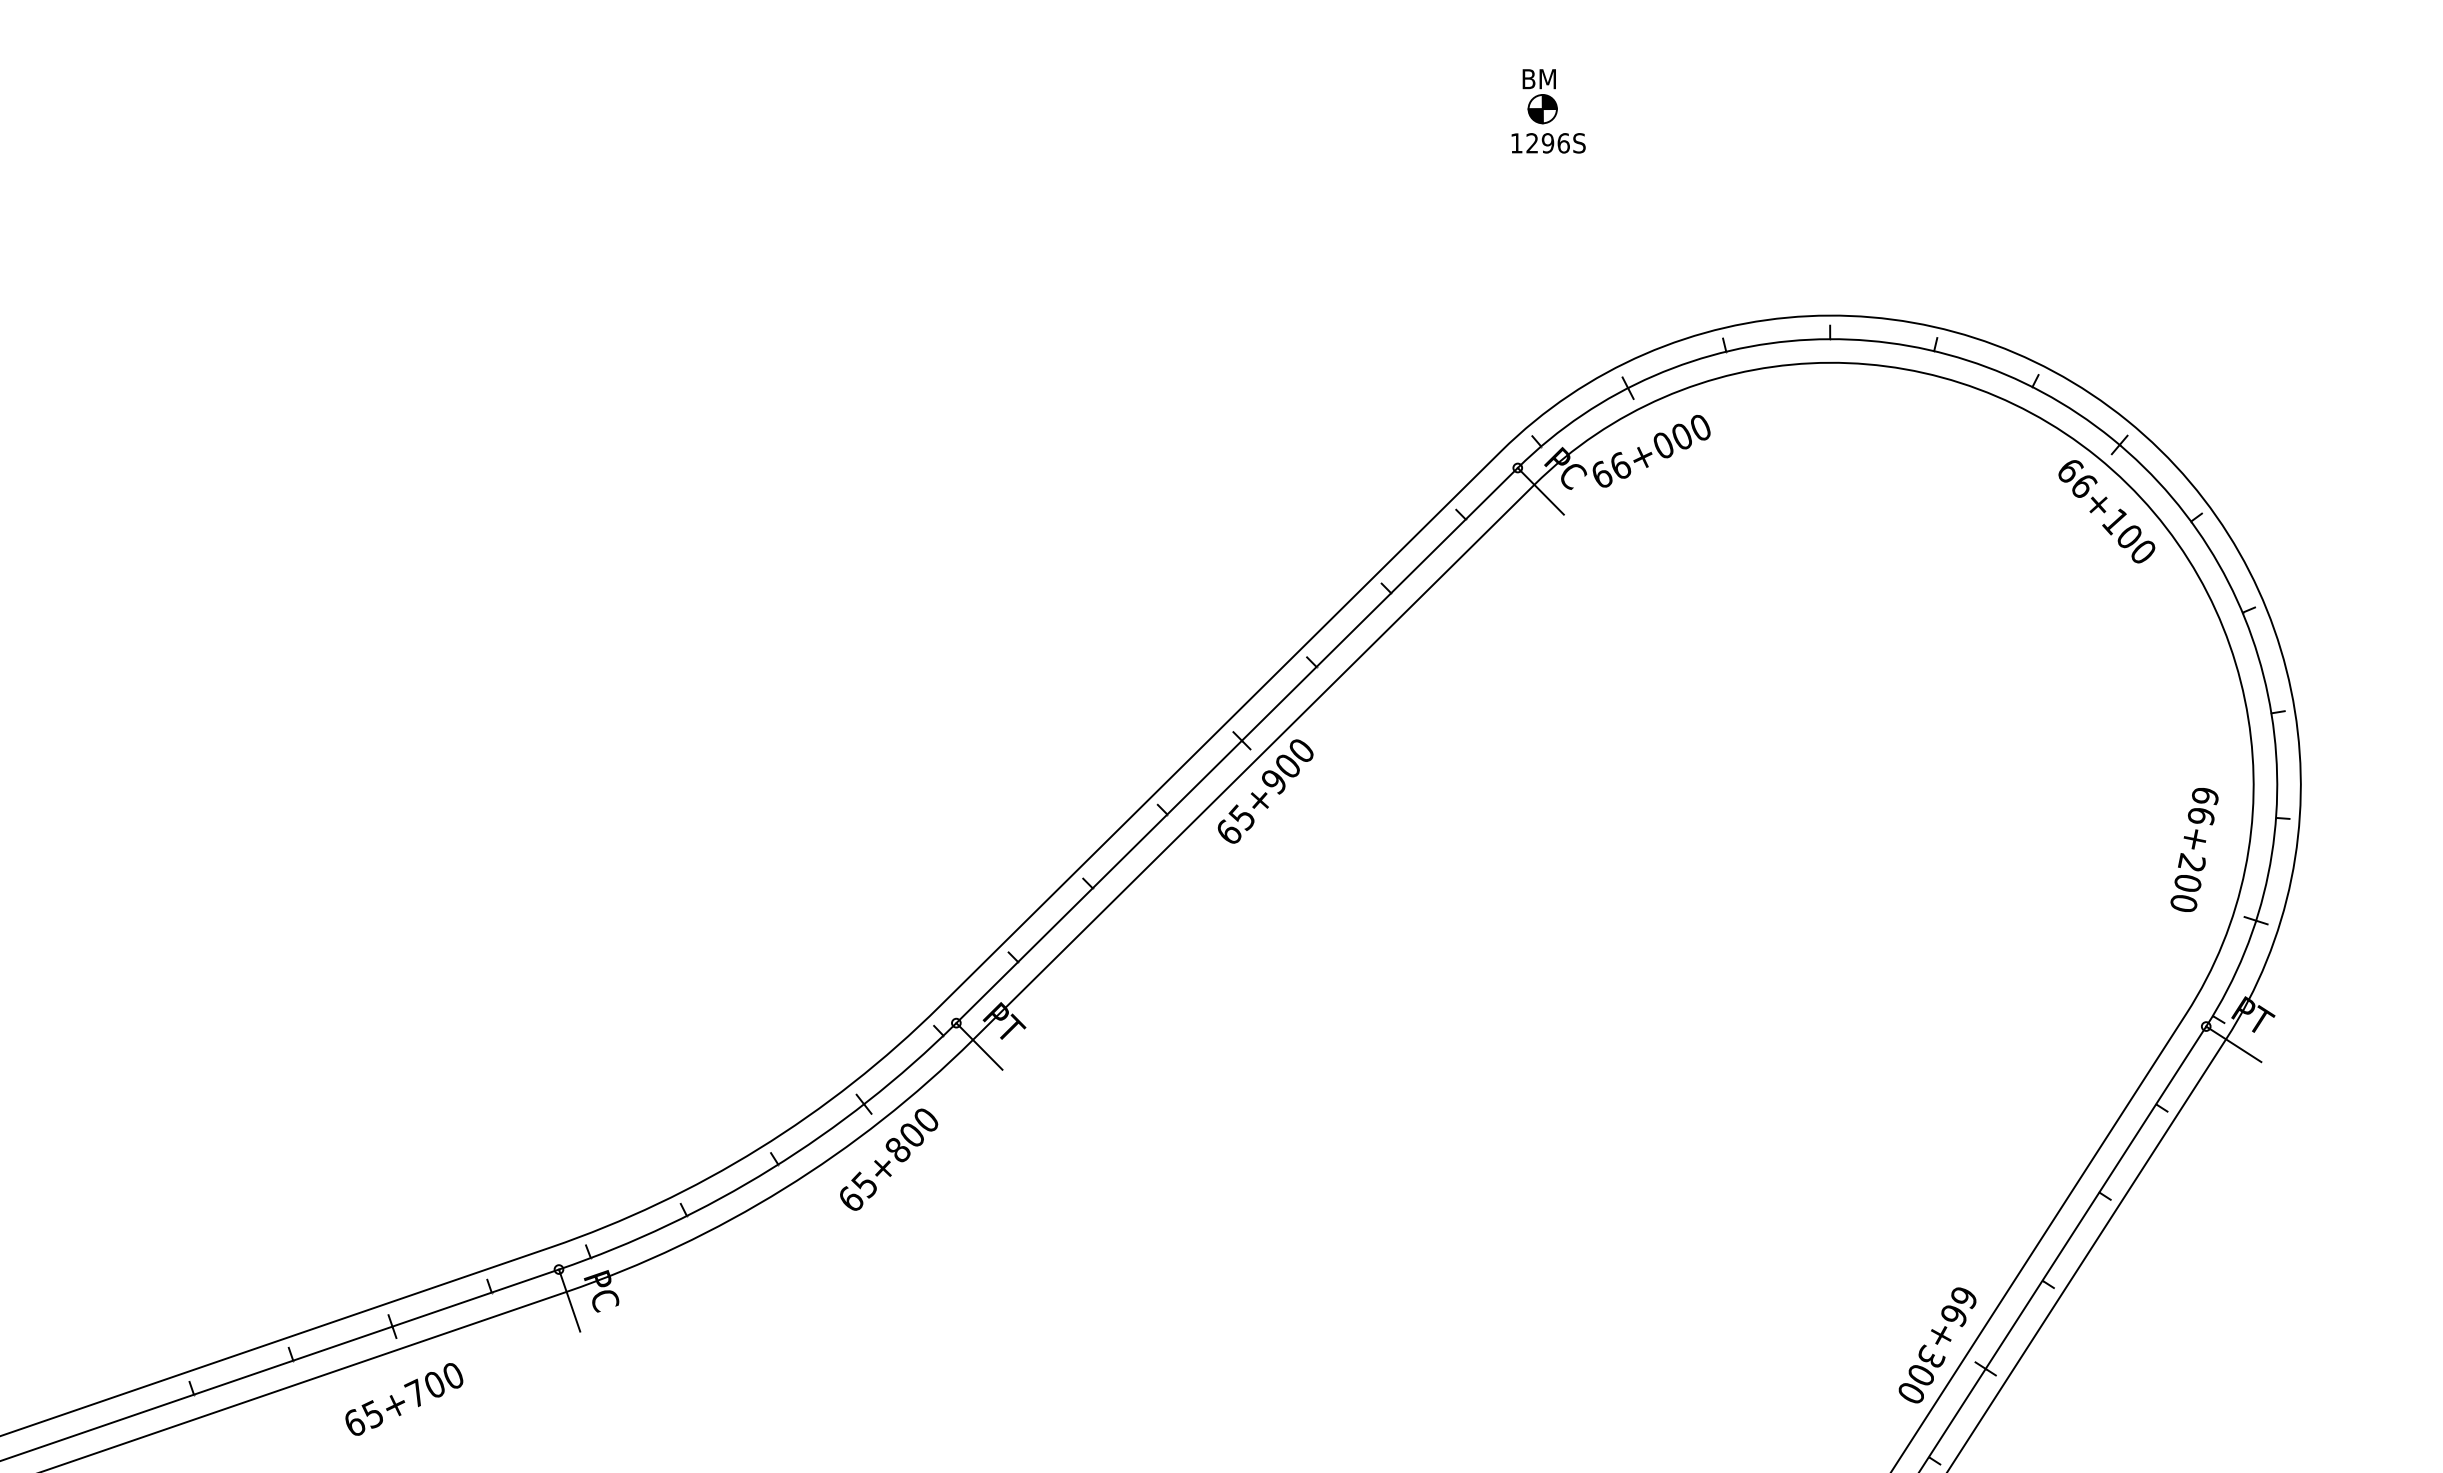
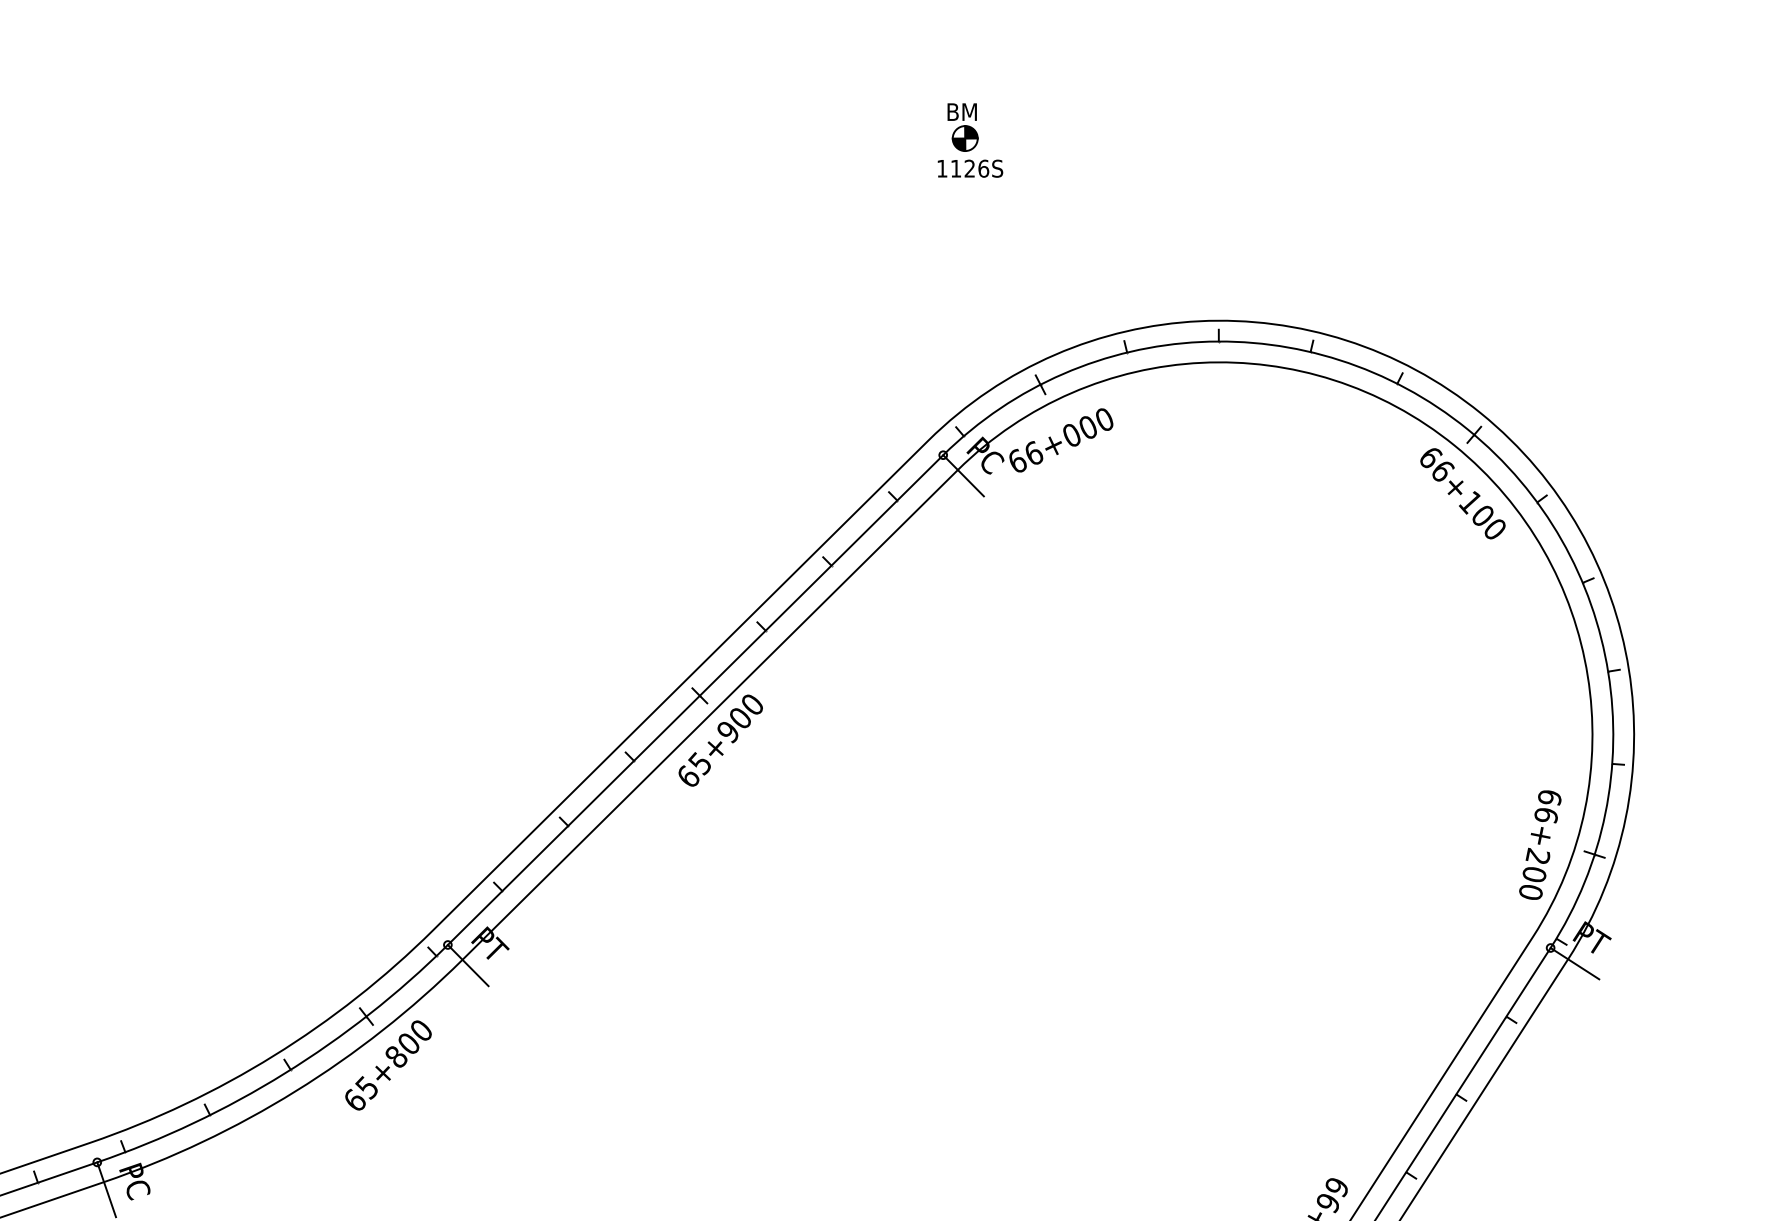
text: (1540, 143) -> (963, 168), 1296S -> 1126S
text: (2194, 849) -> (1540, 844), moved

